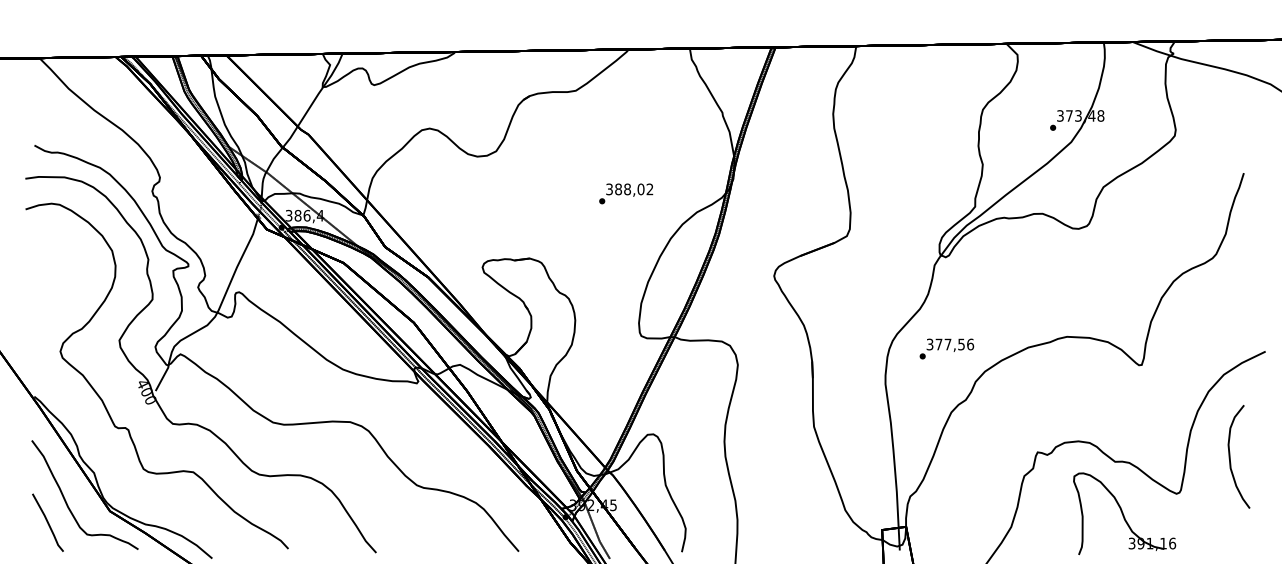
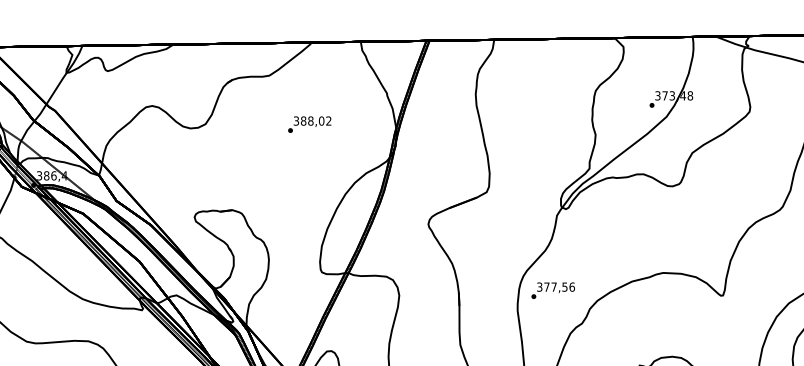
text: (626, 193) -> (310, 124), moved
text: (946, 348) -> (552, 290), moved

